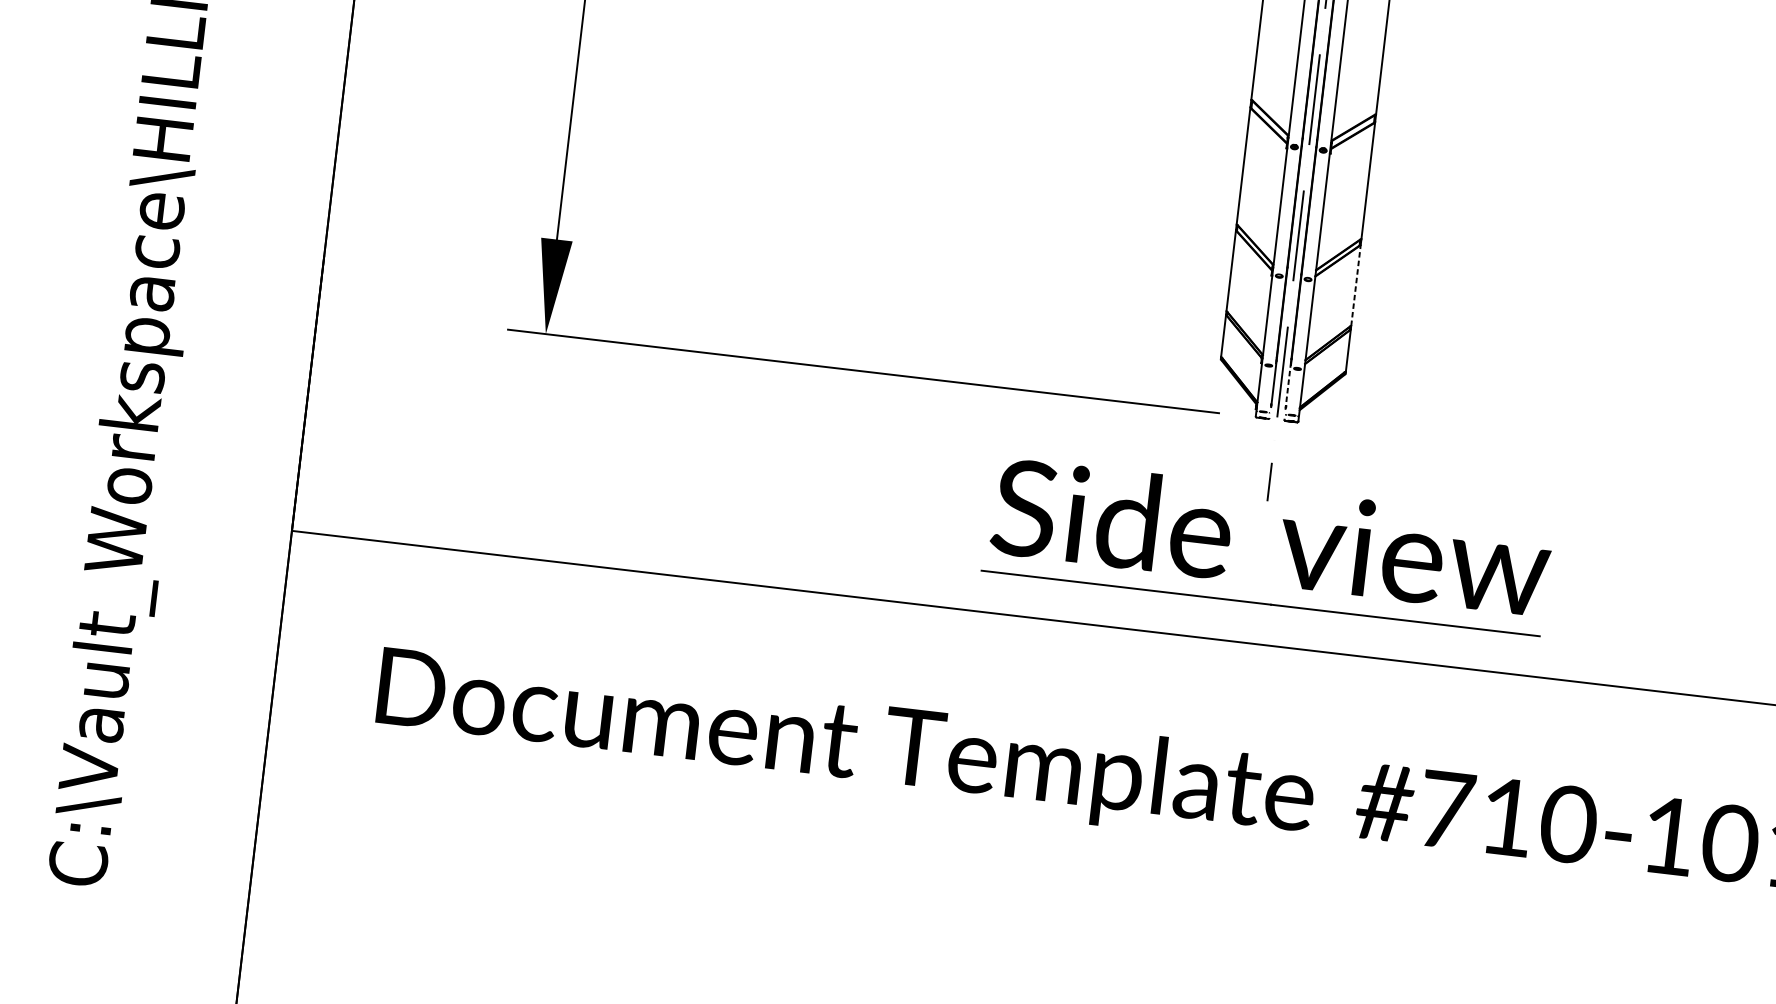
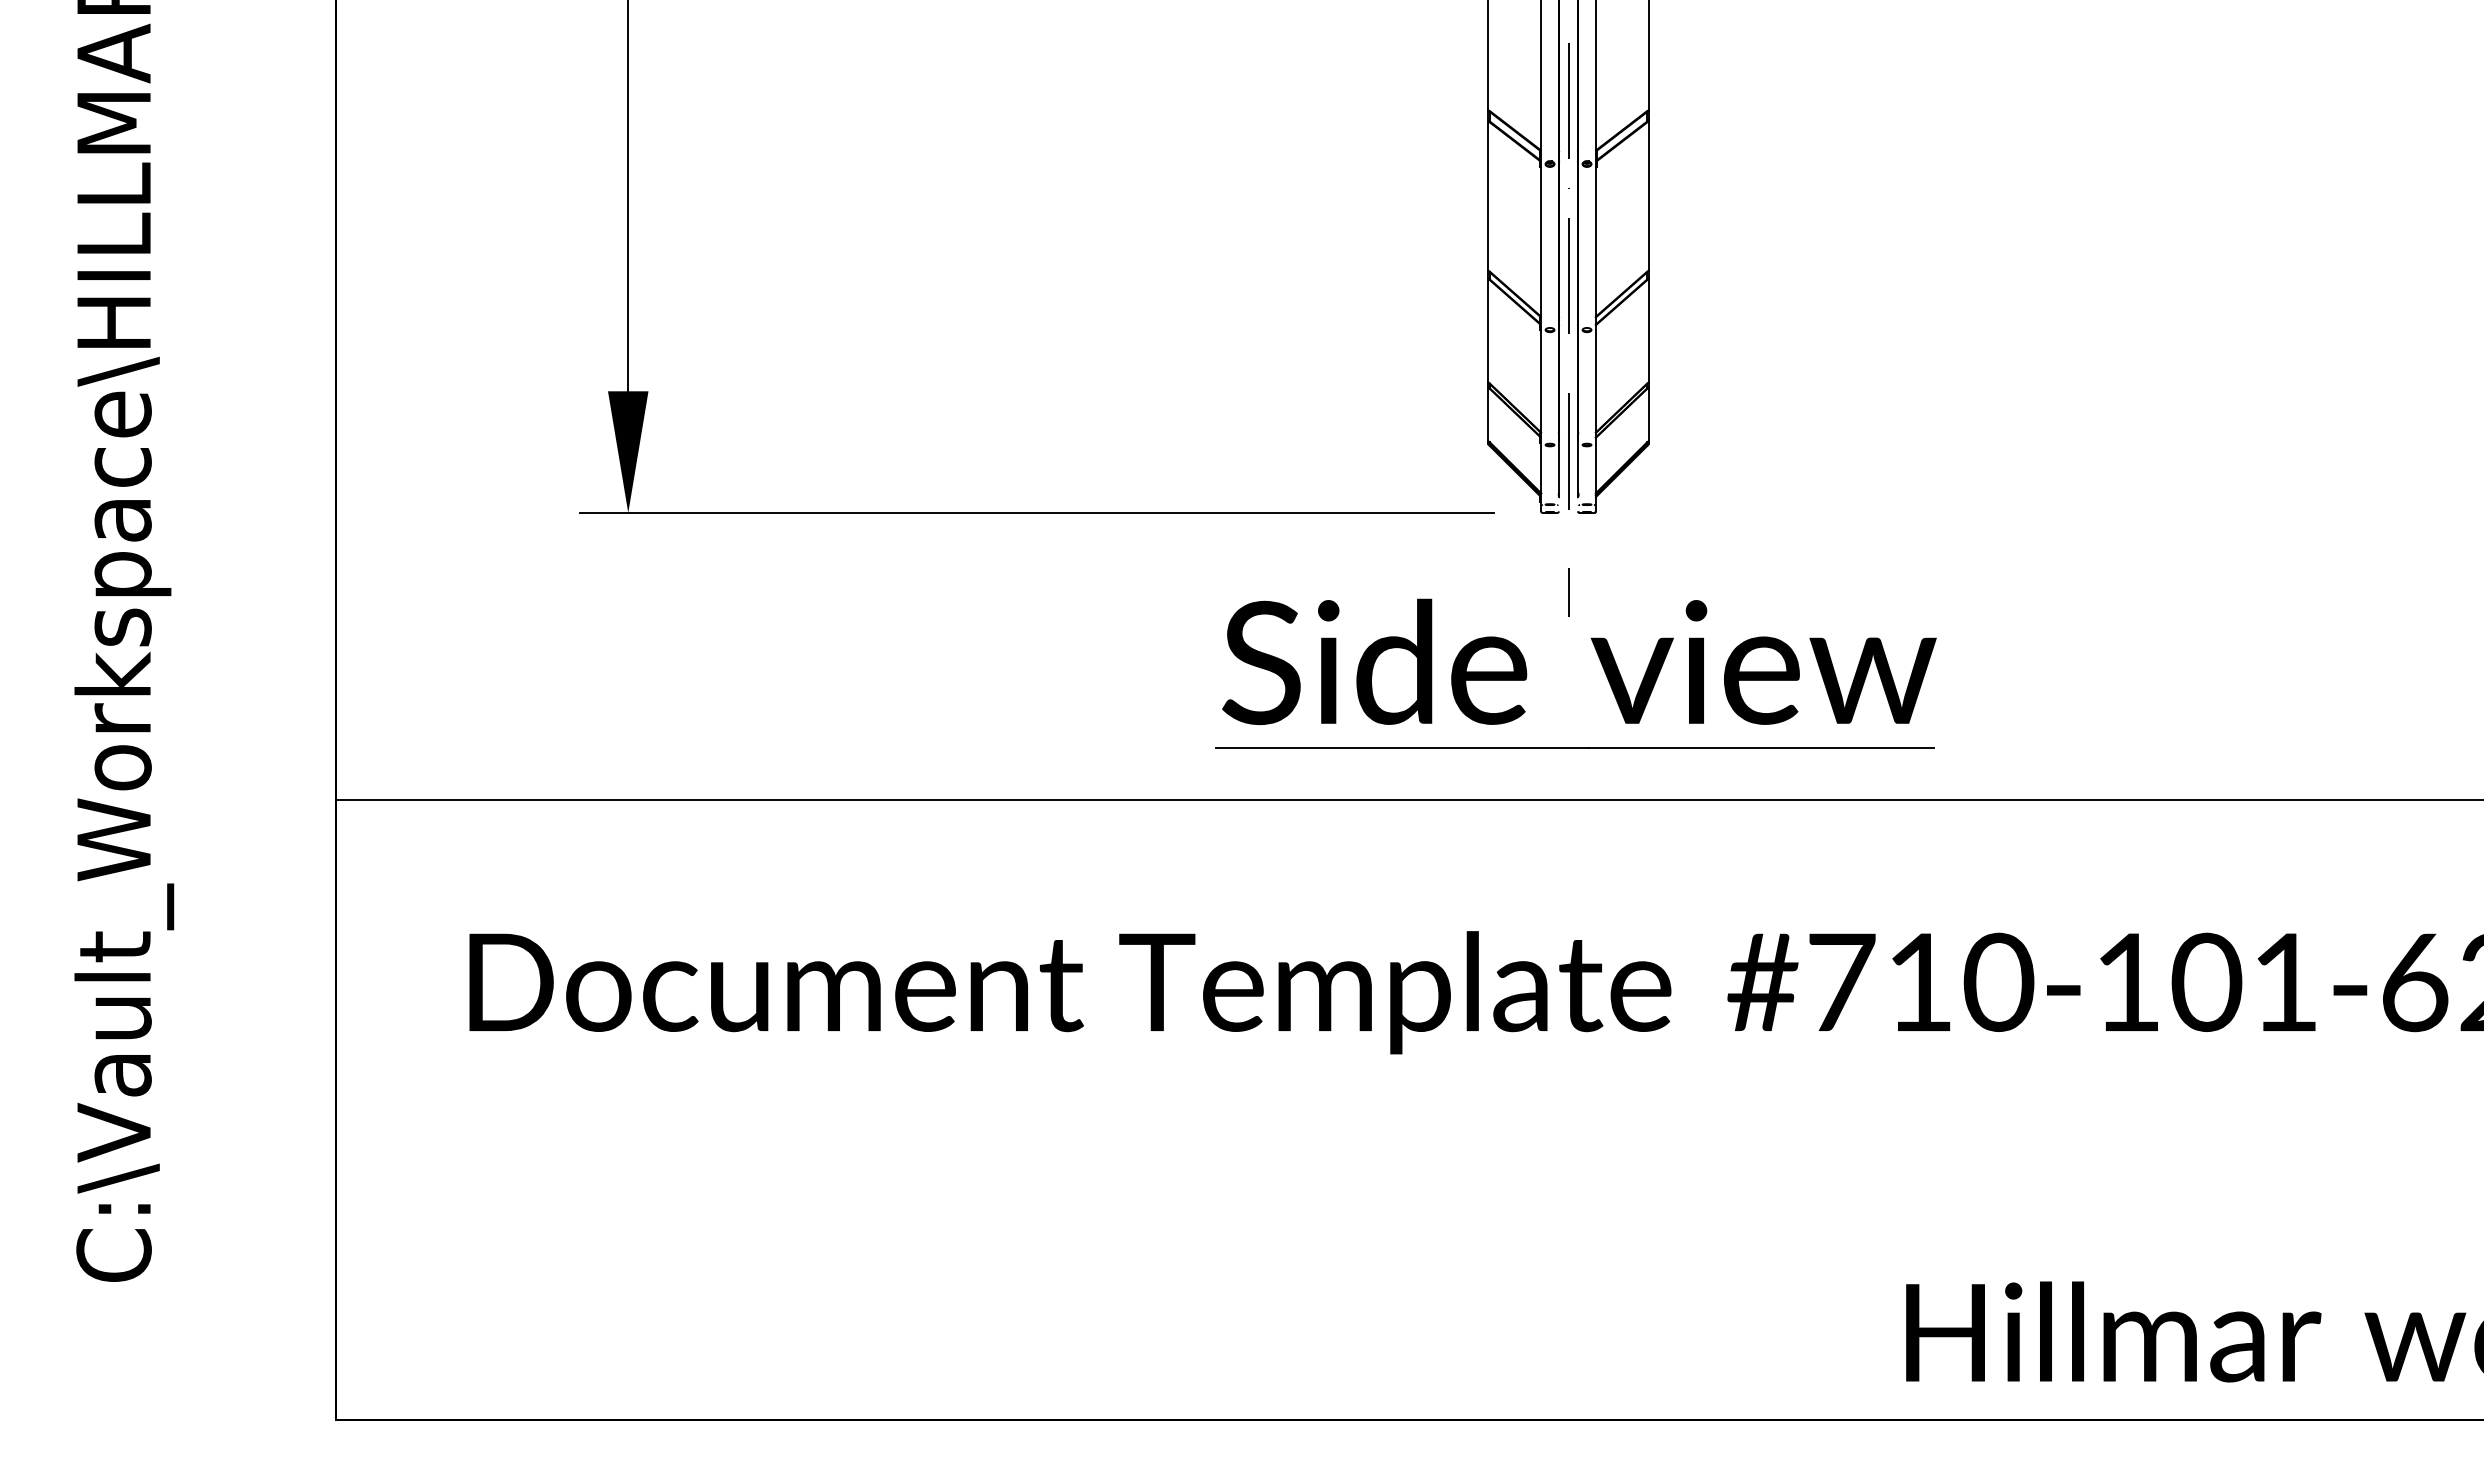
line: (1355, 284) -> (1648, 329), dashed -> solid
line: (1288, 384) -> (1577, 466), dashed -> solid

